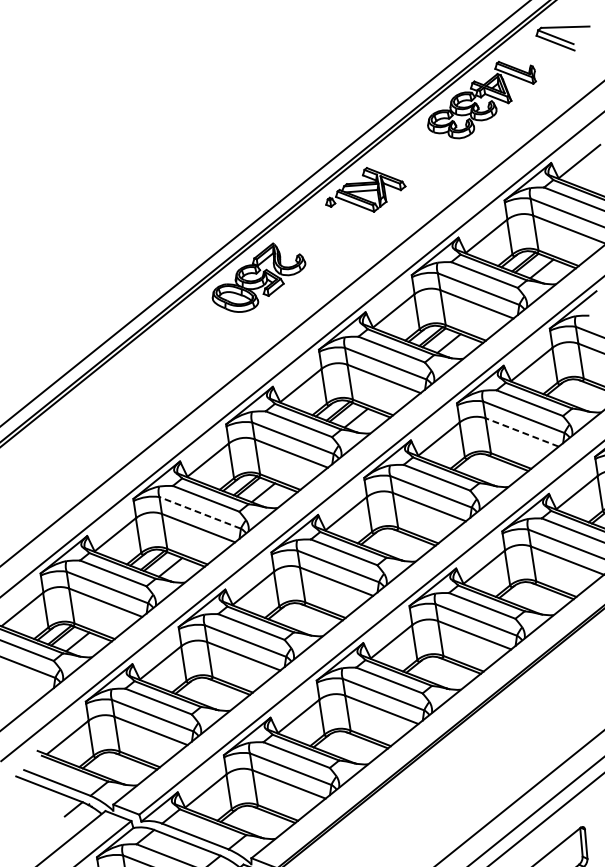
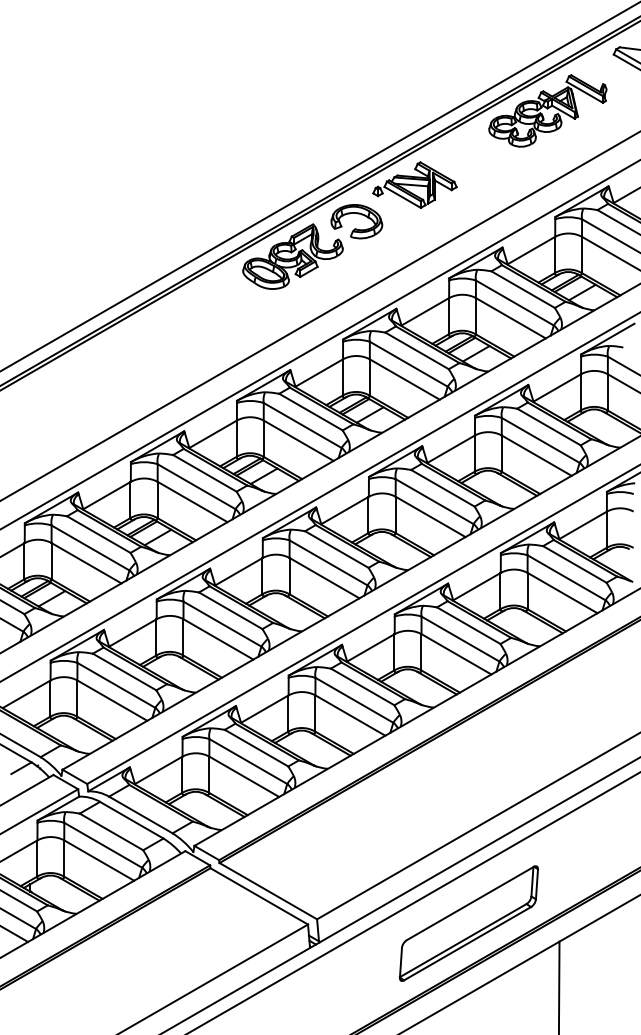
part: (315, 241) -> (356, 228), added
line: (521, 432) -> (536, 455), dashed -> solid
line: (200, 512) -> (196, 486), dashed -> solid

